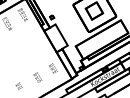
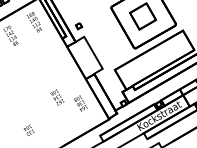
text: (37, 77) -> (56, 97), moved

